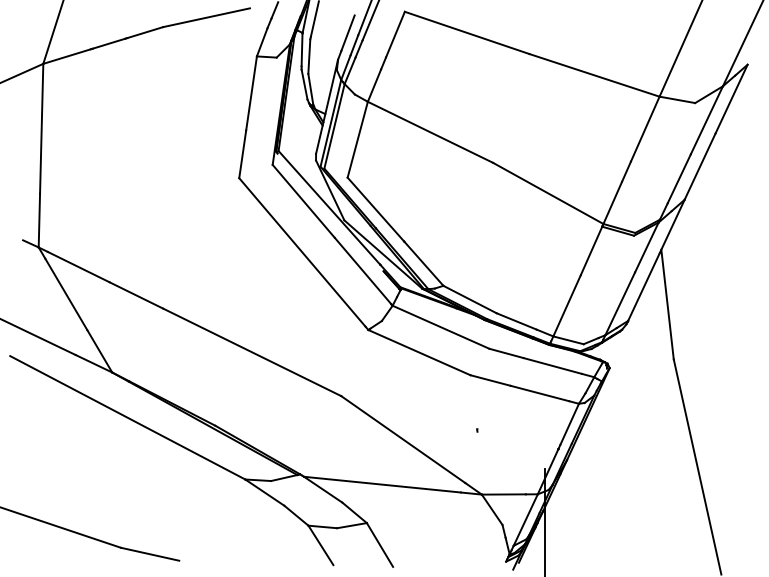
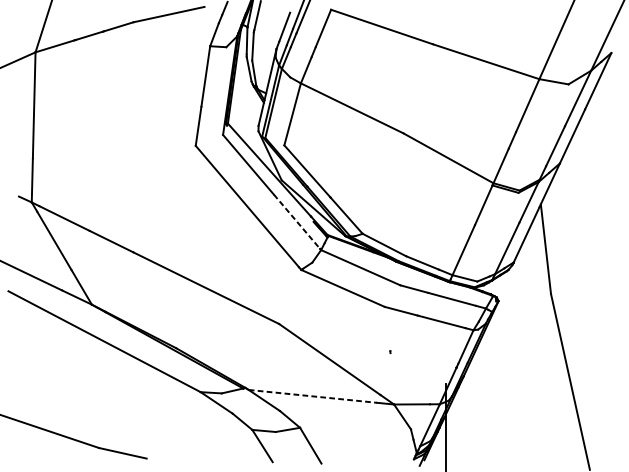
line: (363, 271) -> (297, 222), solid -> dashed
line: (382, 484) -> (312, 396), solid -> dashed

